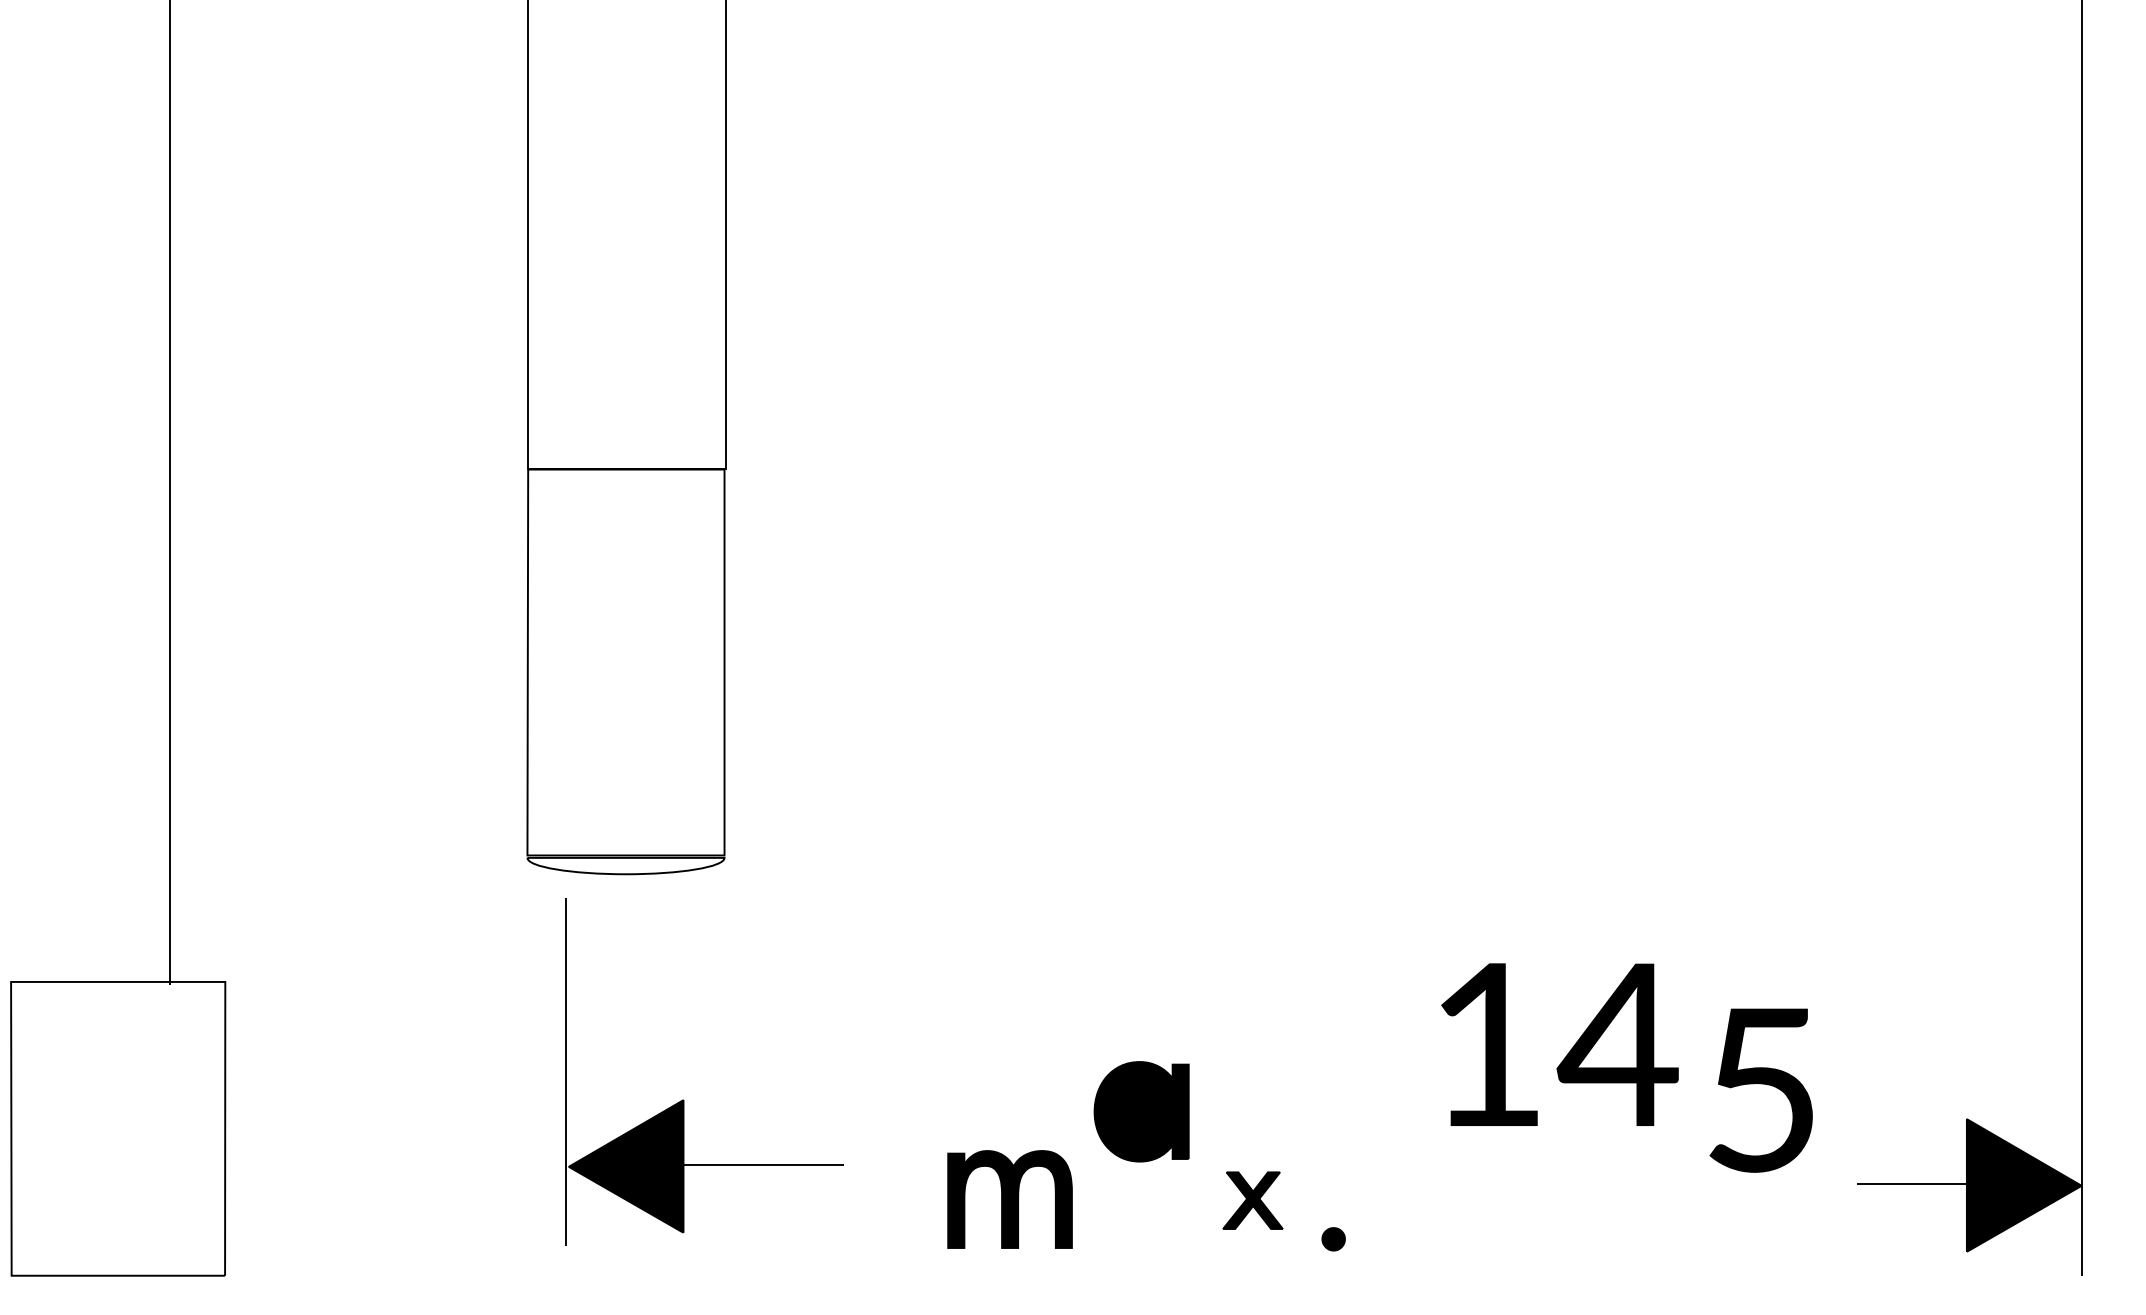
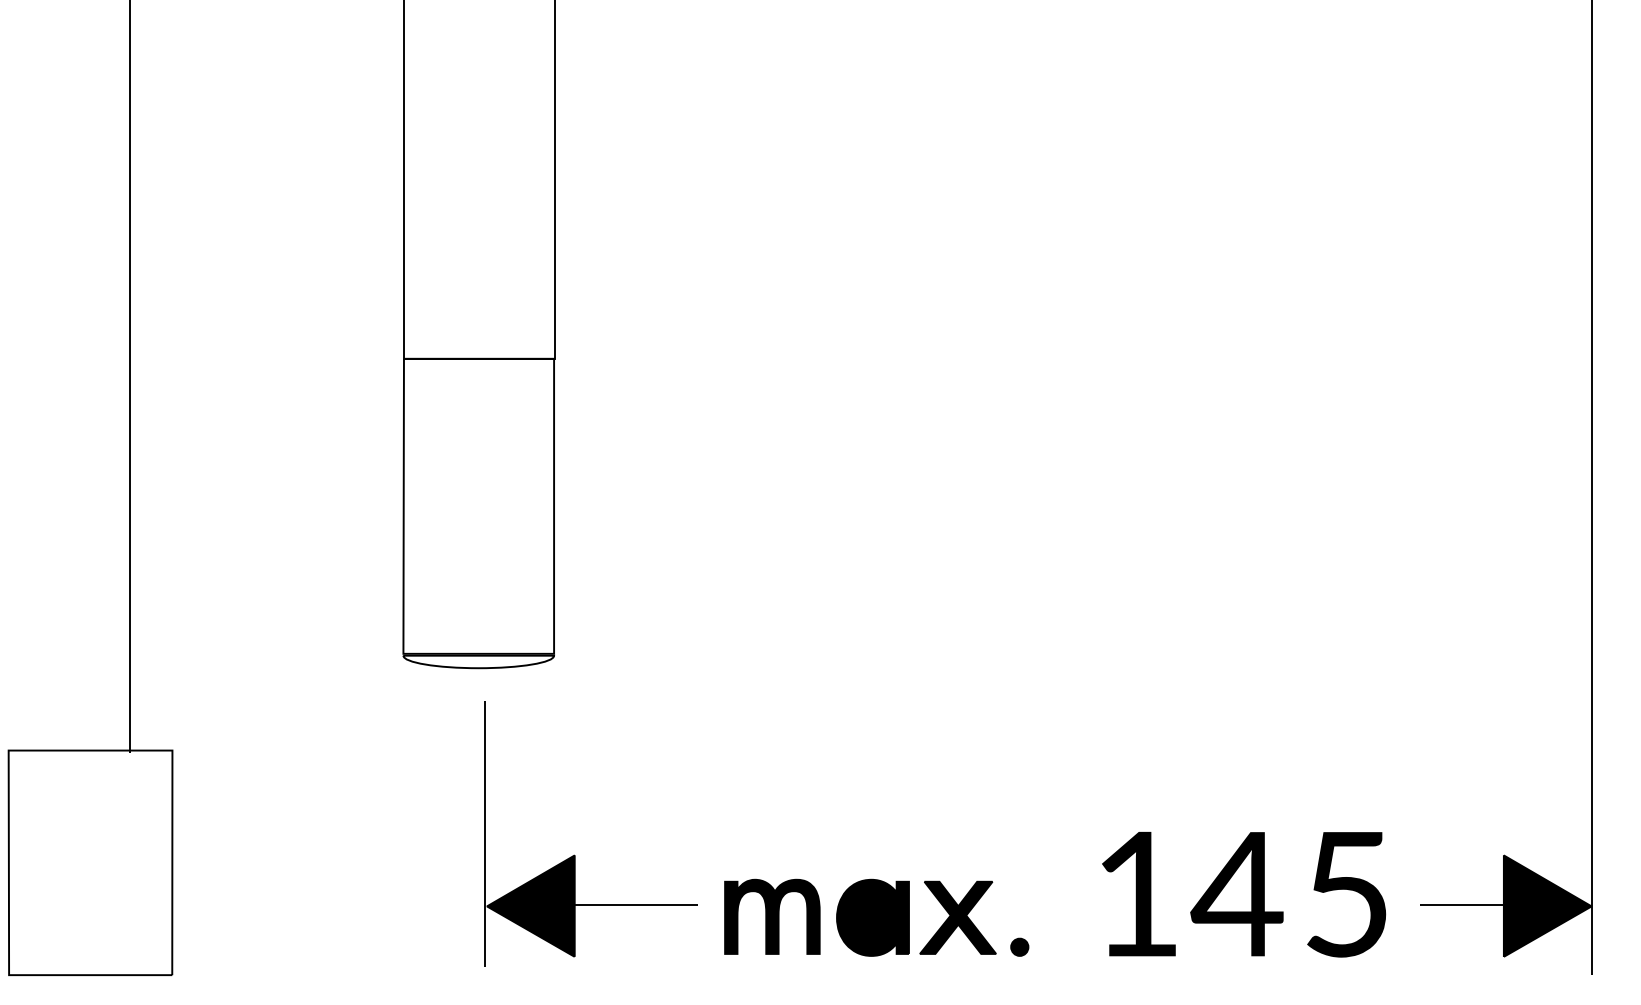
text: (1559, 1044) -> (1192, 893), moved
text: (1760, 1090) -> (1346, 894), moved
part: (683, 1099) -> (574, 854), moved
part: (1141, 1111) -> (872, 917), moved
part: (1252, 1200) -> (957, 917), size x1.67

